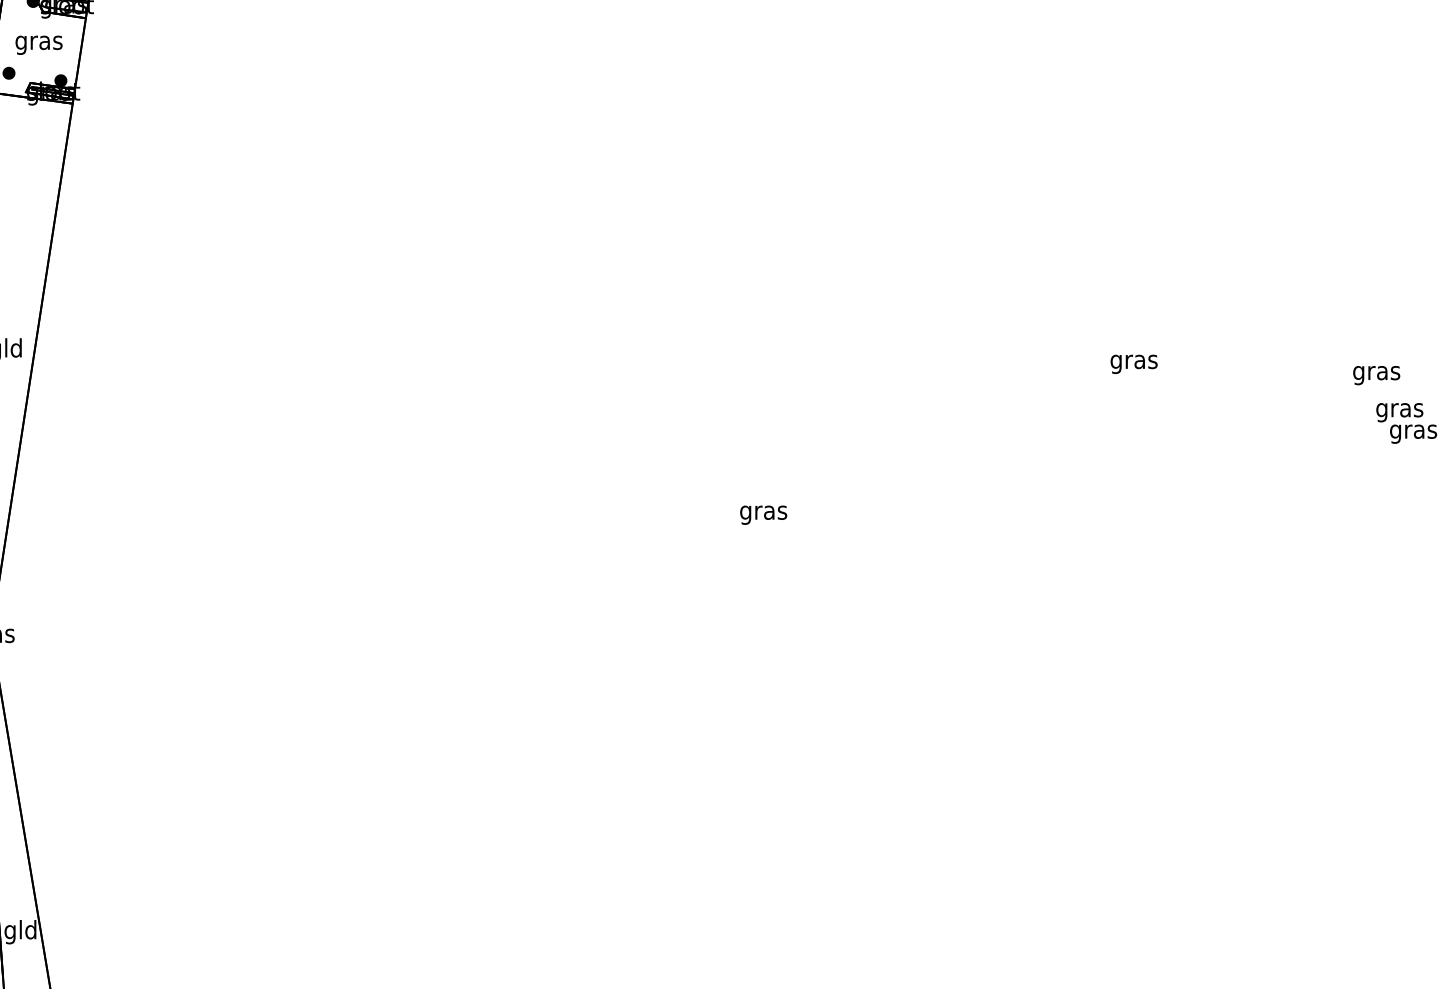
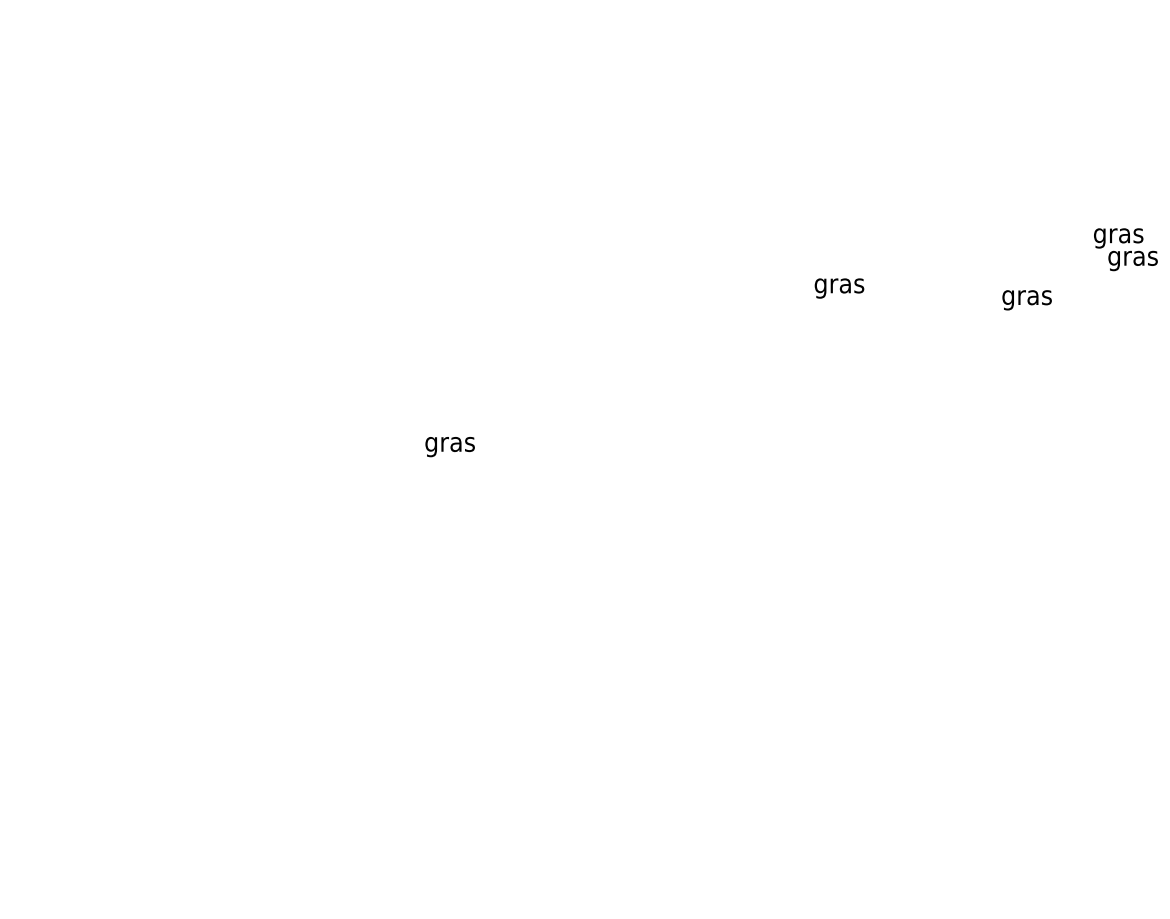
text: (1376, 375) -> (1026, 300), moved
text: (1406, 423) -> (1125, 249), moved

